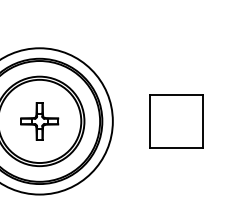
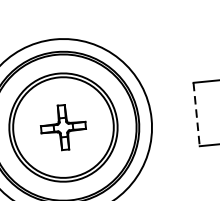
line: (150, 121) -> (196, 114), solid -> dashed

